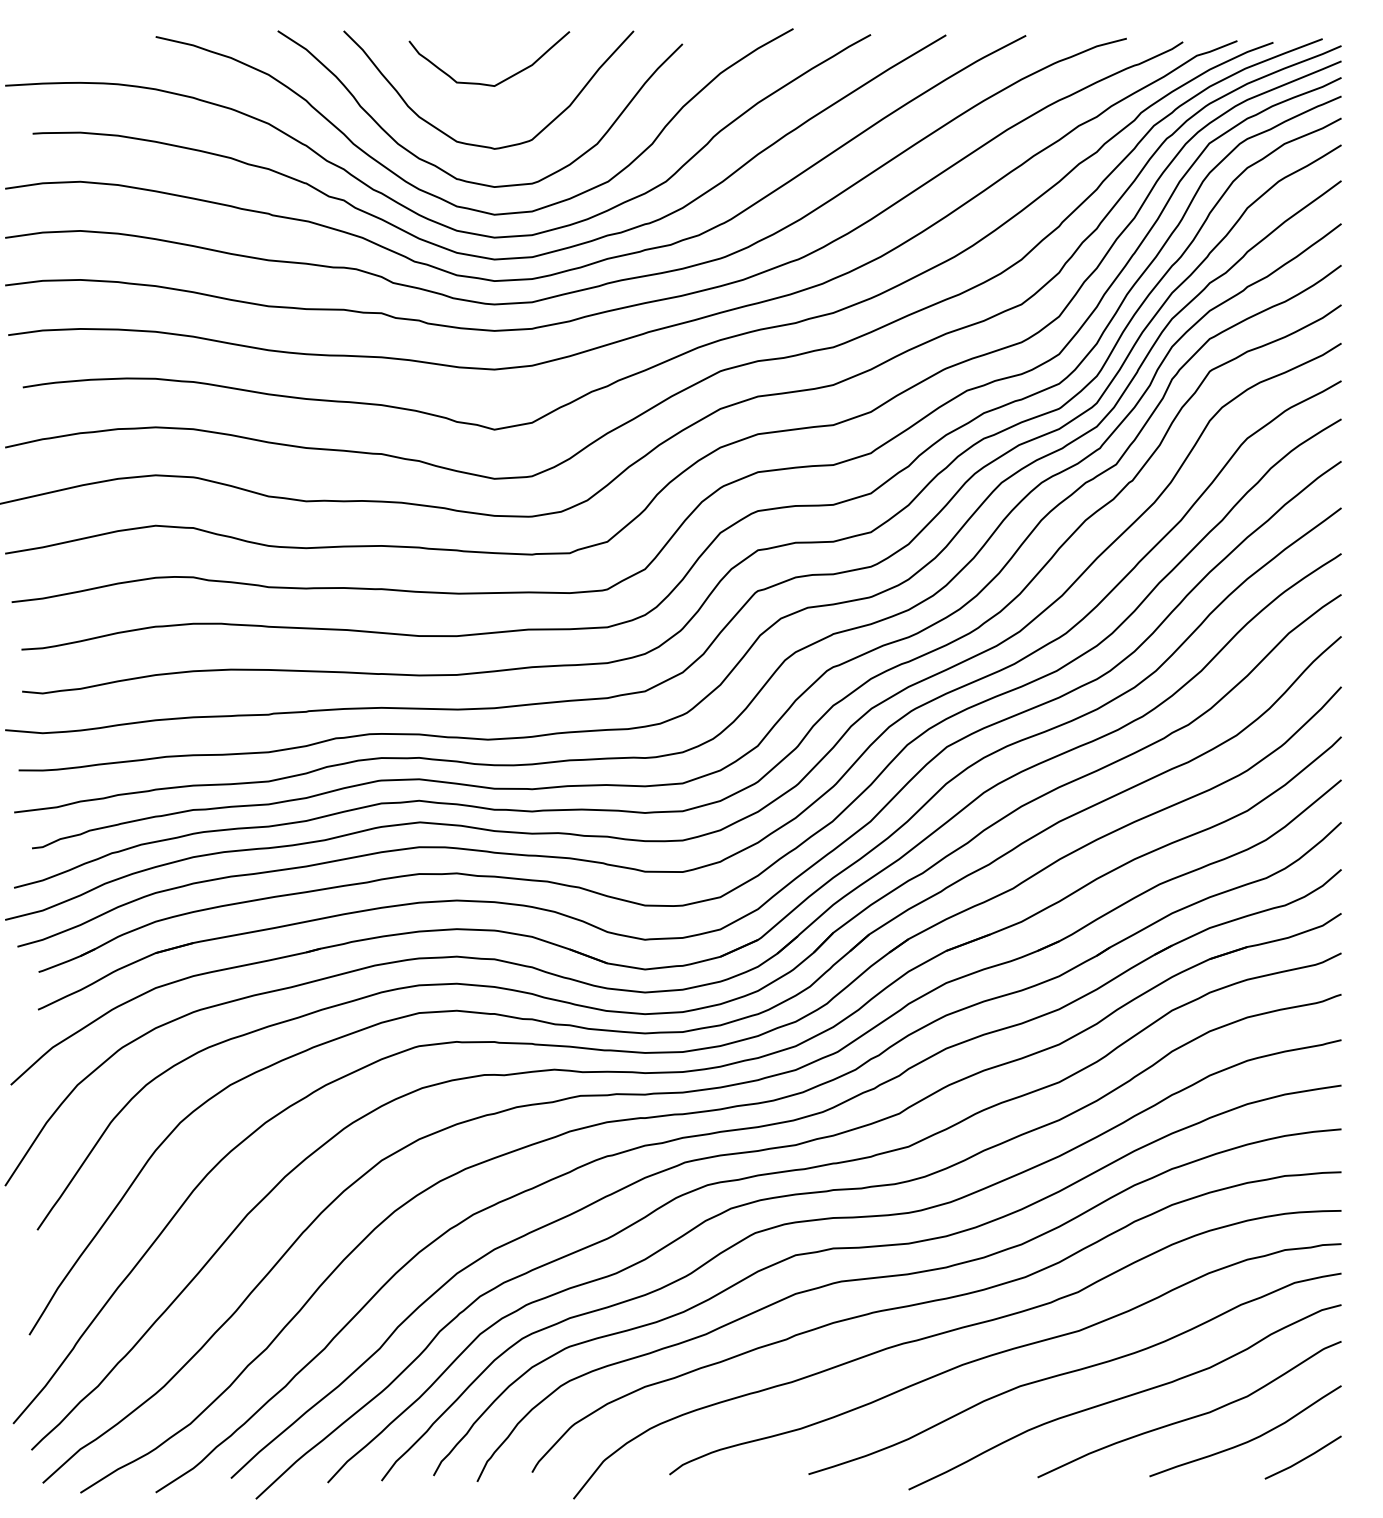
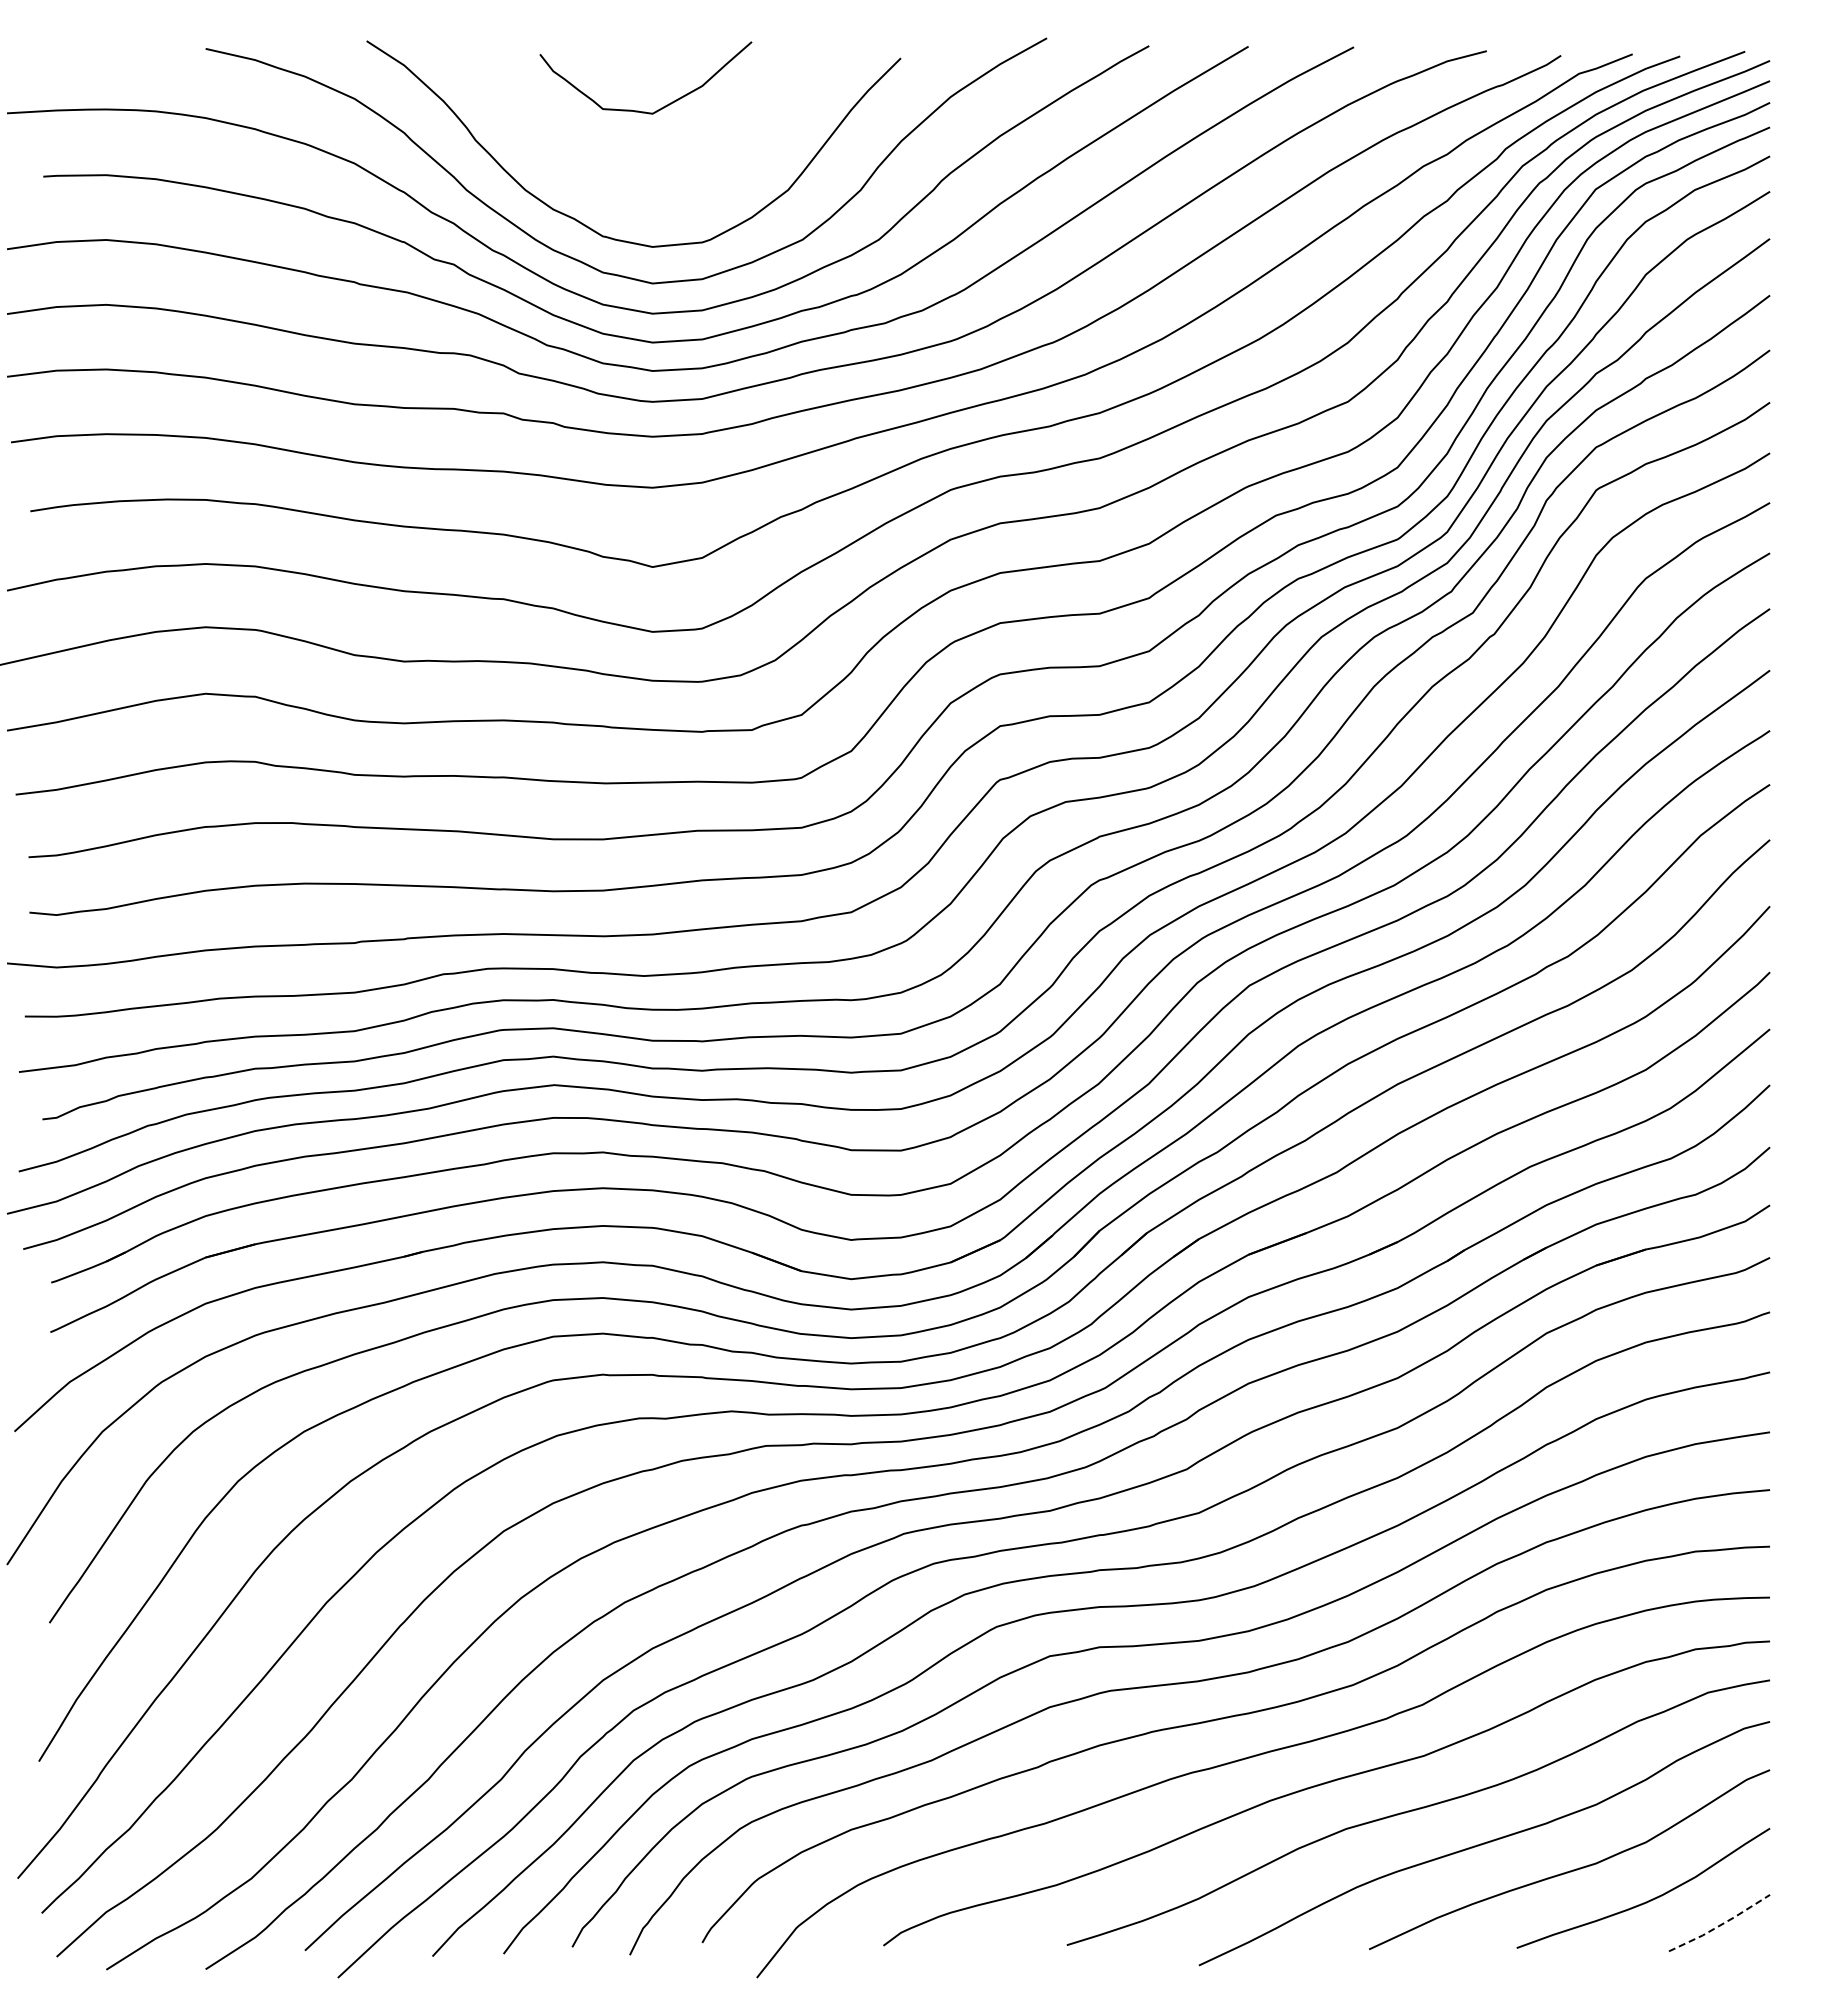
curve: (479, 145) -> (632, 191), removed
line: (1303, 1459) -> (1720, 1925), solid -> dashed

